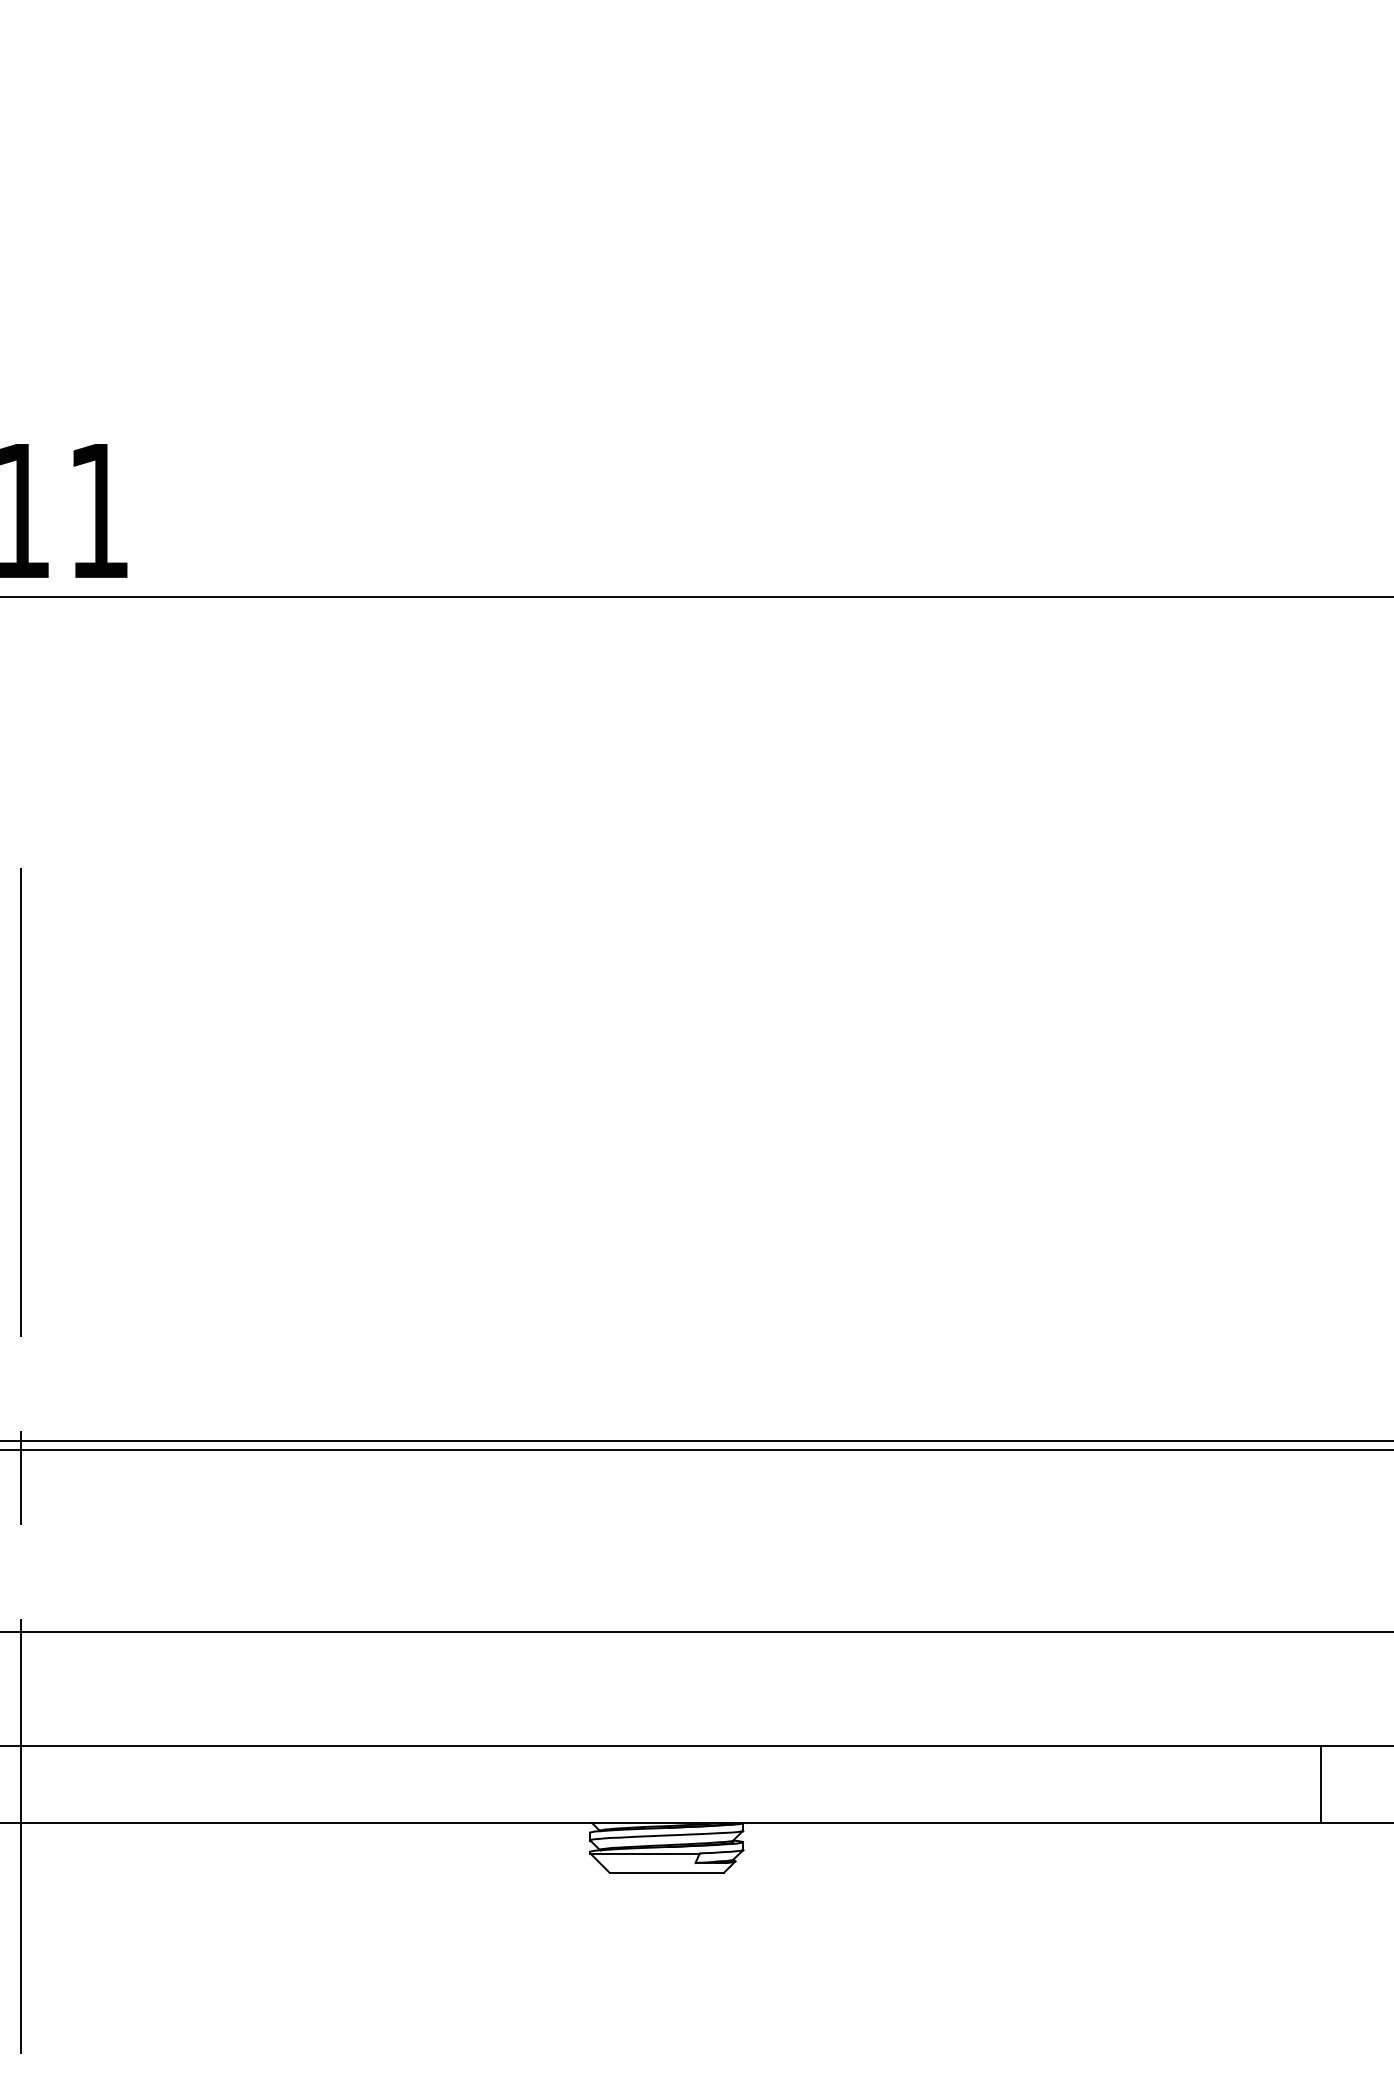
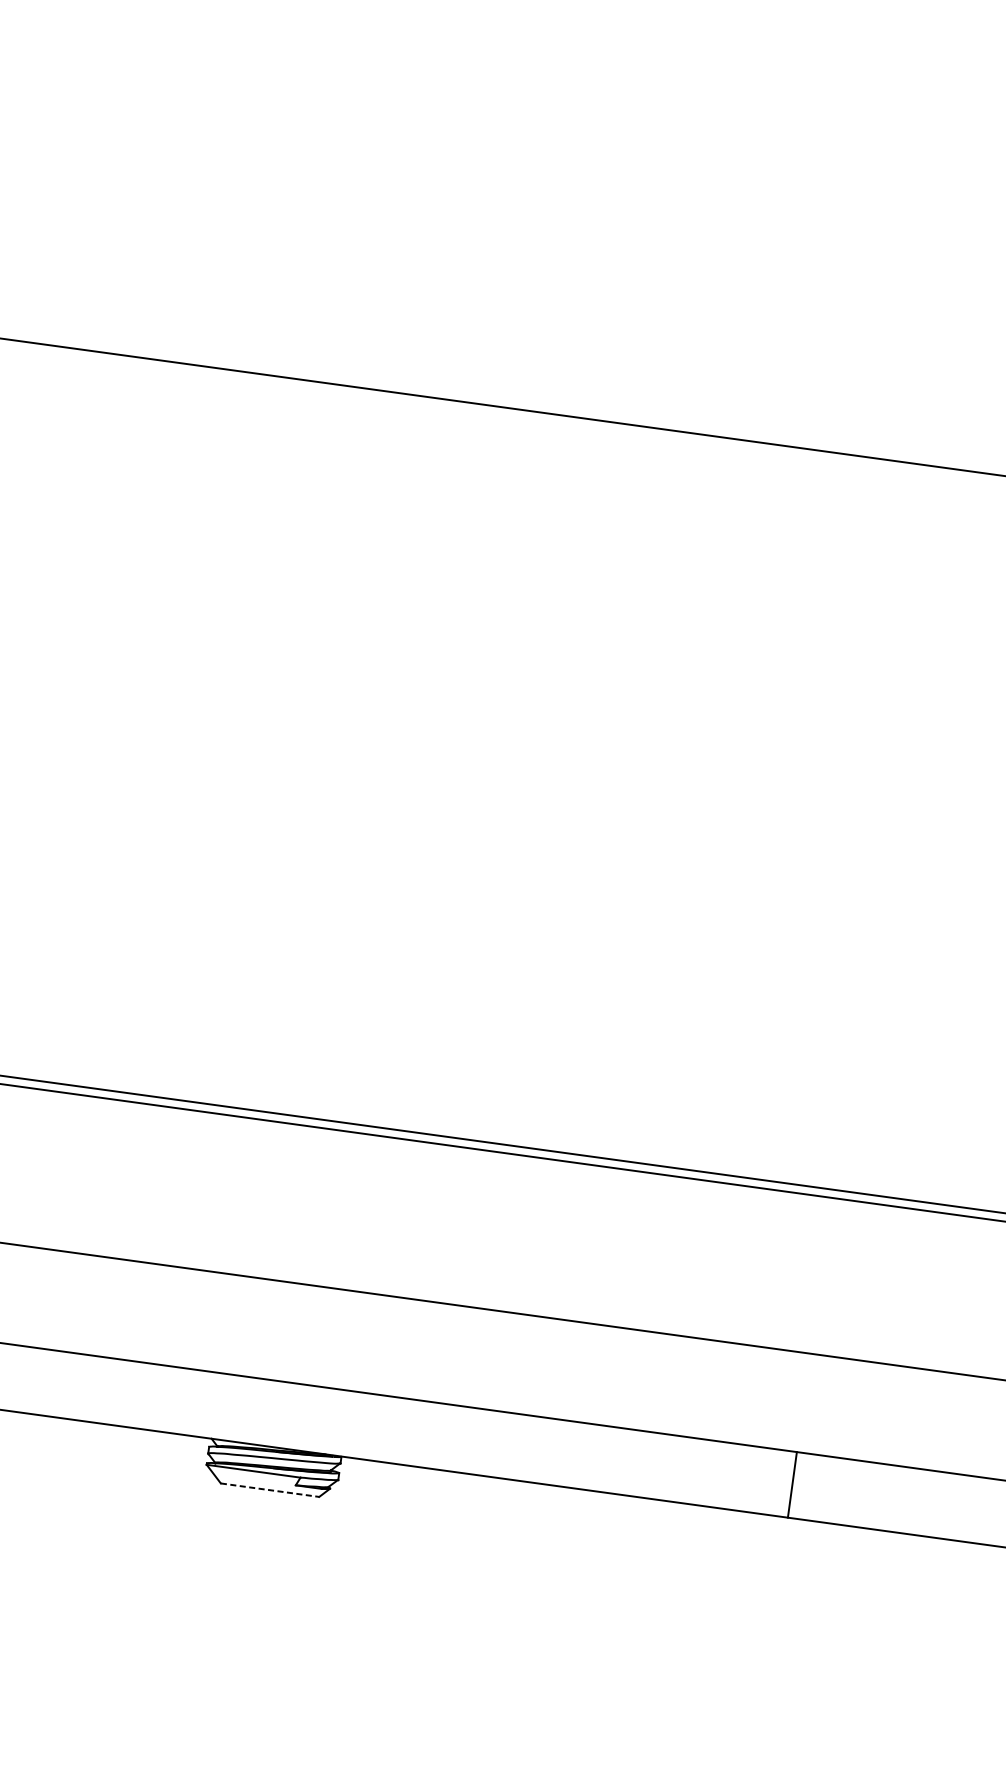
line: (1320, 1784) -> (792, 1484), moved
line: (667, 1872) -> (270, 1490), solid -> dashed

